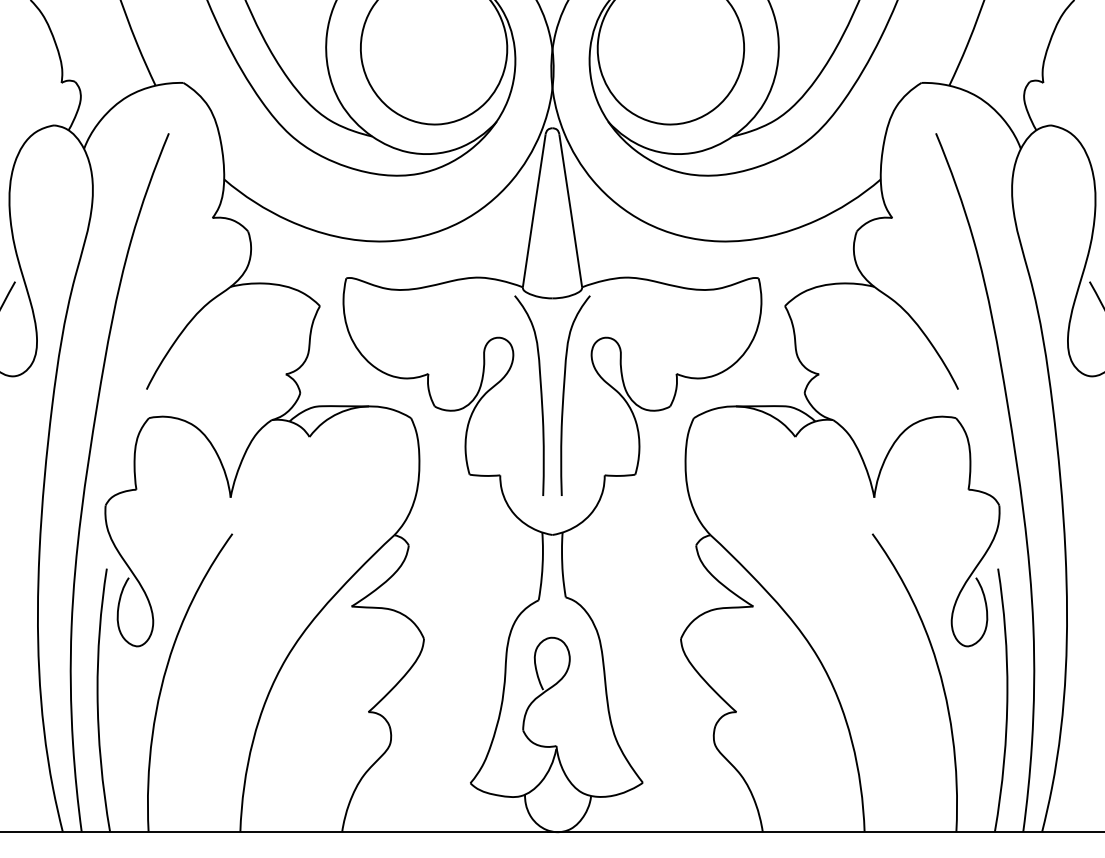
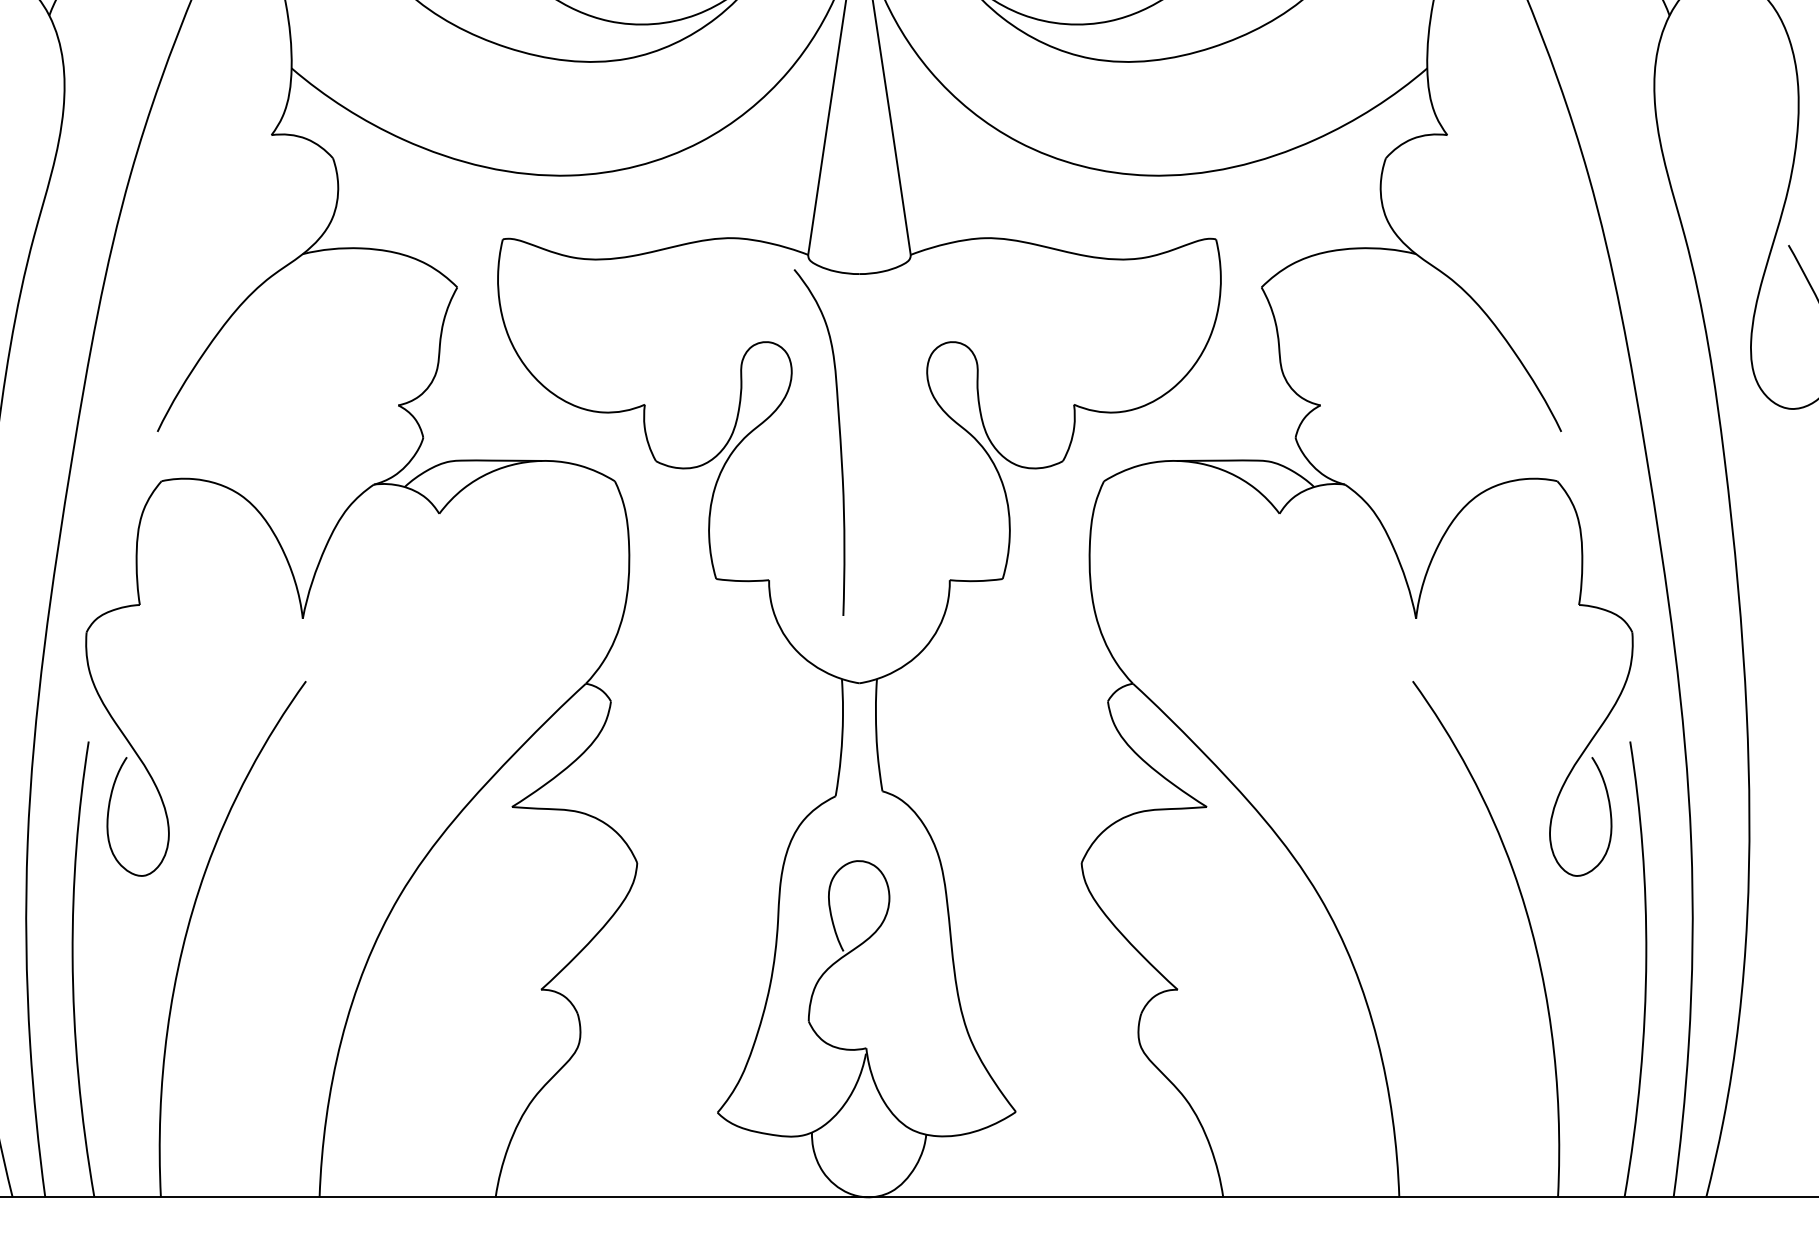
curve: (564, 395) -> (880, 442), removed

